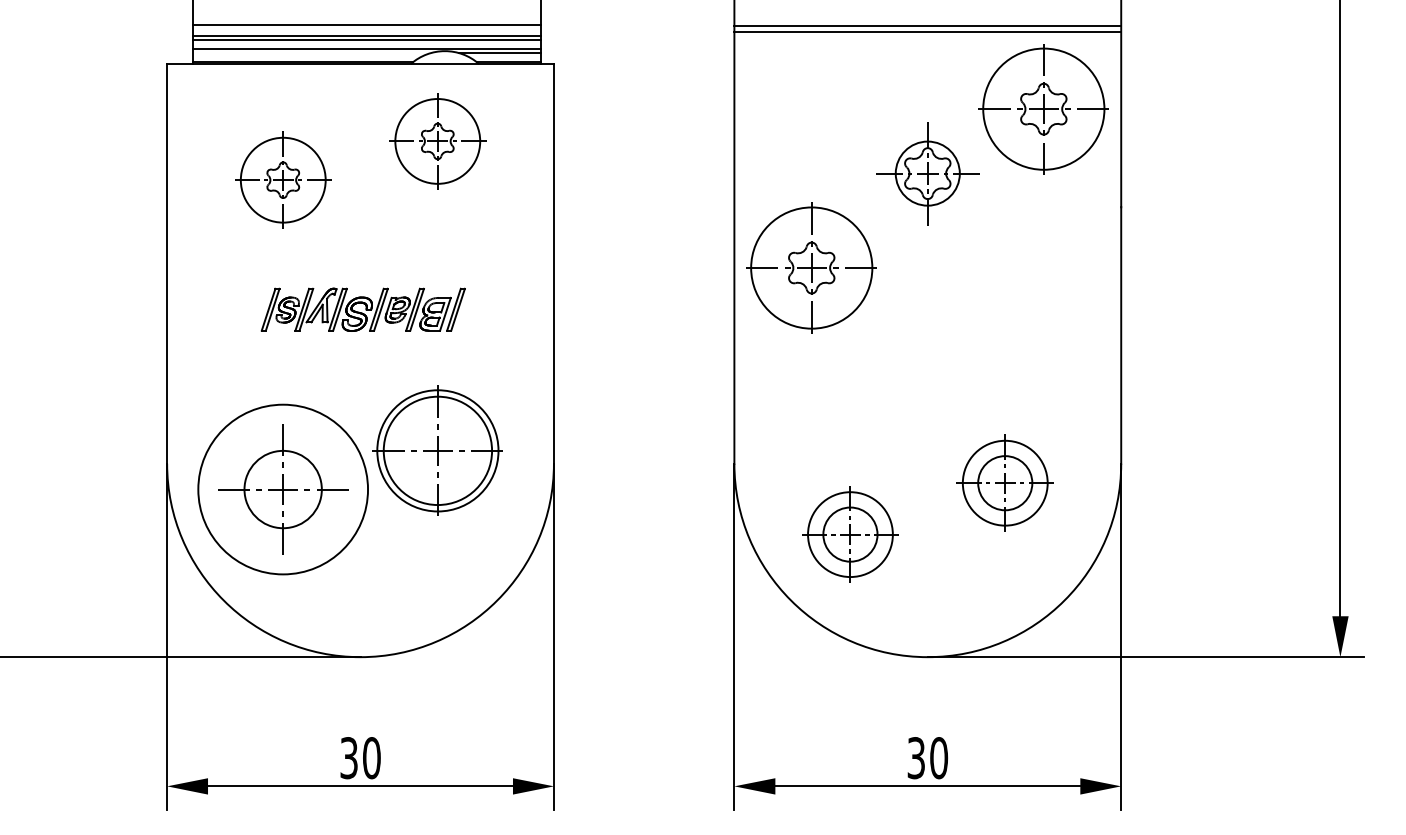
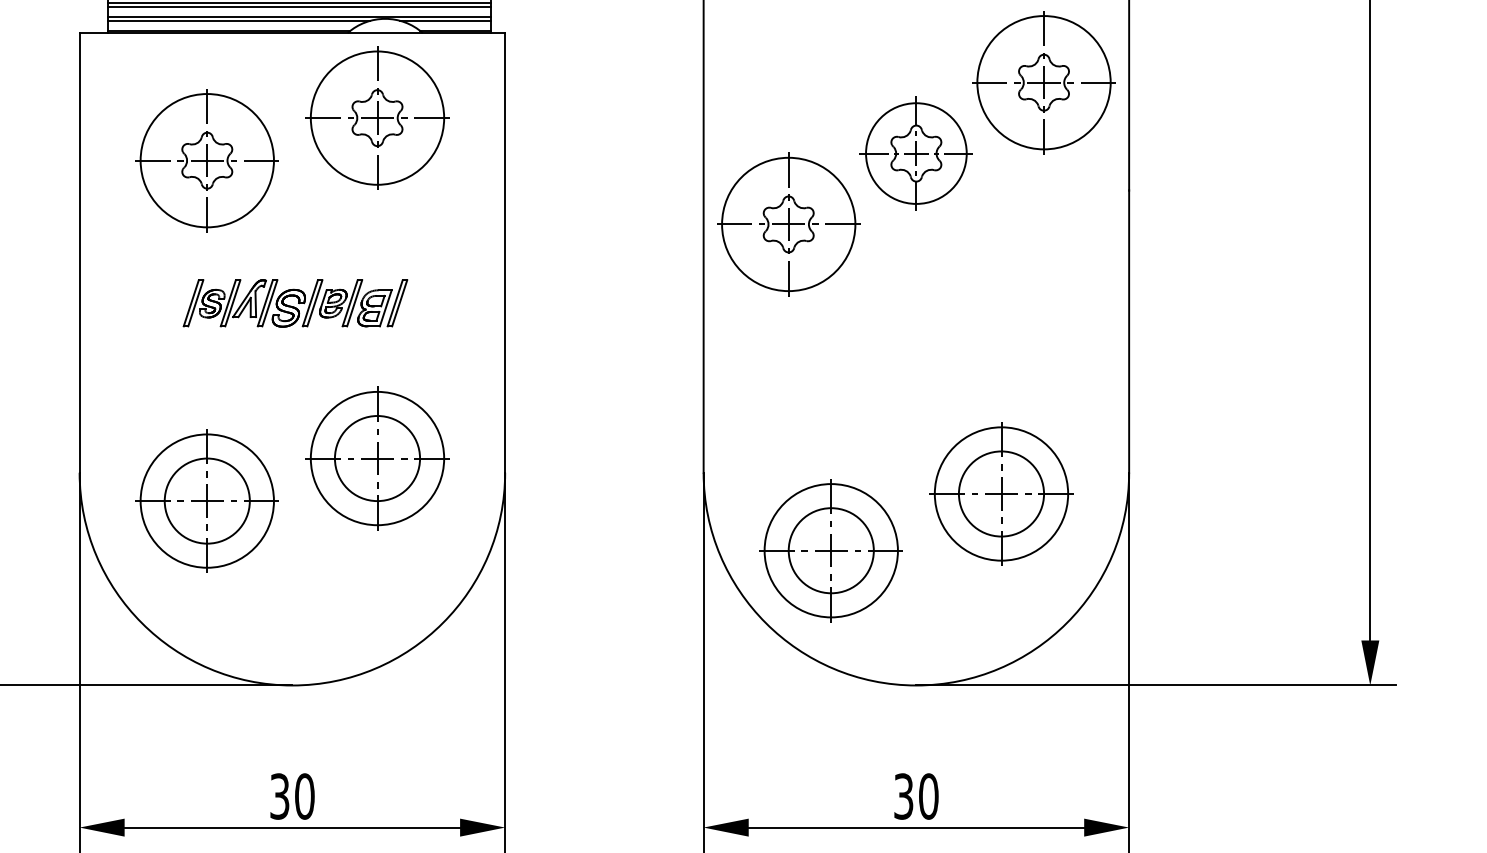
line: (311, 53) -> (238, 21), added
part: (437, 141) -> (377, 118), size x1.43
circle: (927, 173) -> (916, 153), size x1.43
part: (283, 180) -> (207, 161), size x1.43
part: (811, 267) -> (788, 223), moved
circle: (437, 450) -> (377, 458), size x0.71
part: (1005, 483) -> (1001, 494), size x1.43
circle: (282, 489) -> (206, 501), size x0.71
part: (850, 534) -> (831, 550), size x1.43

